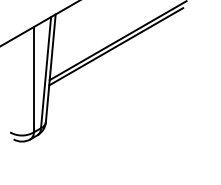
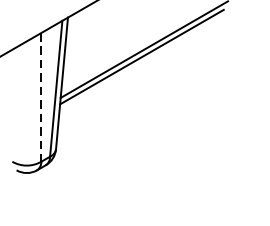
line: (33, 79) -> (40, 97), solid -> dashed

